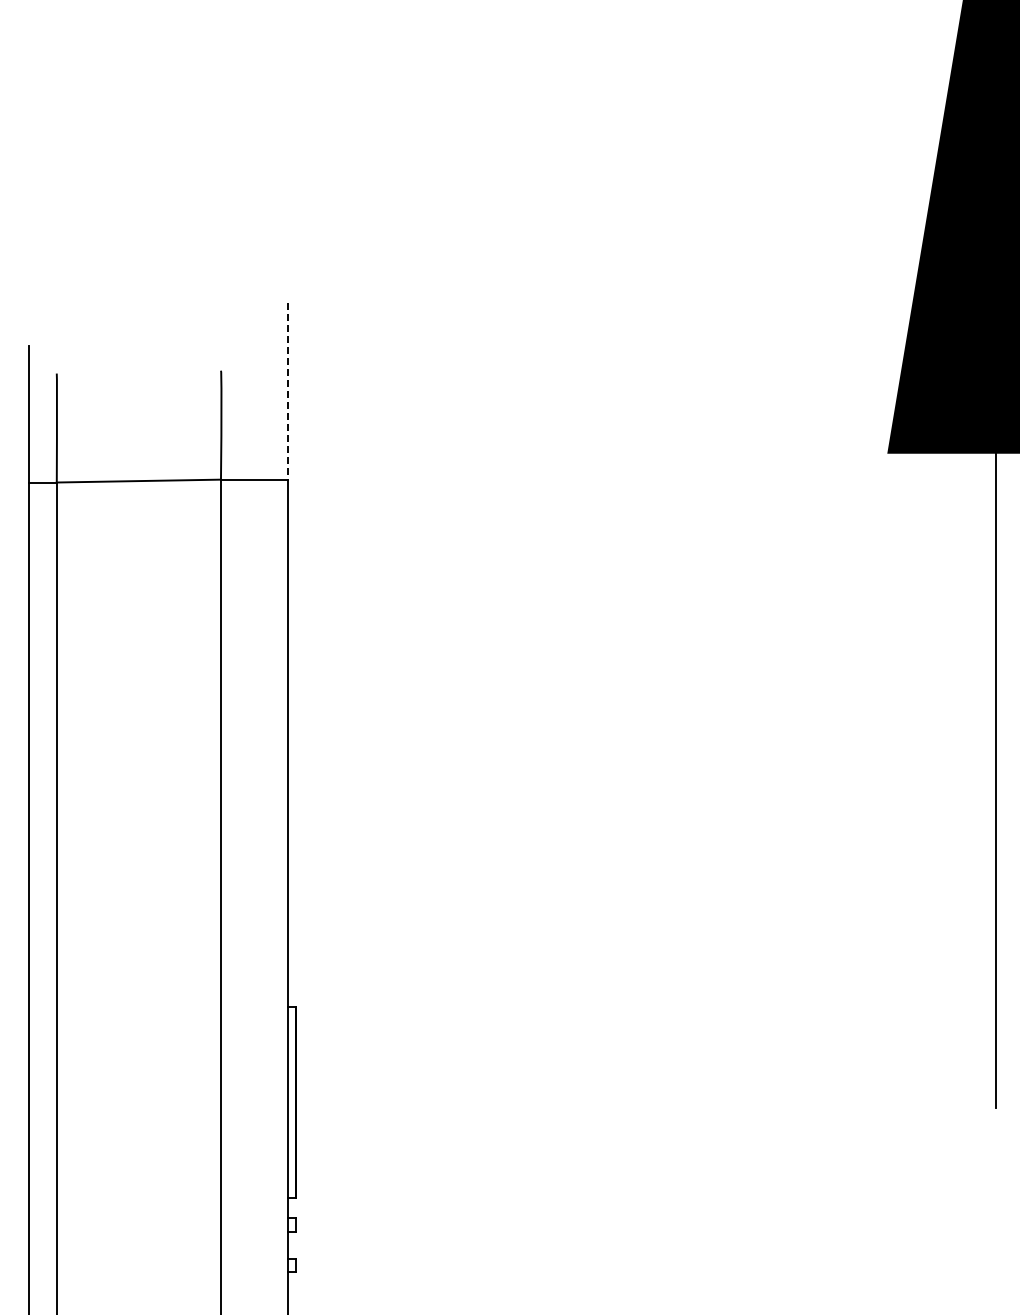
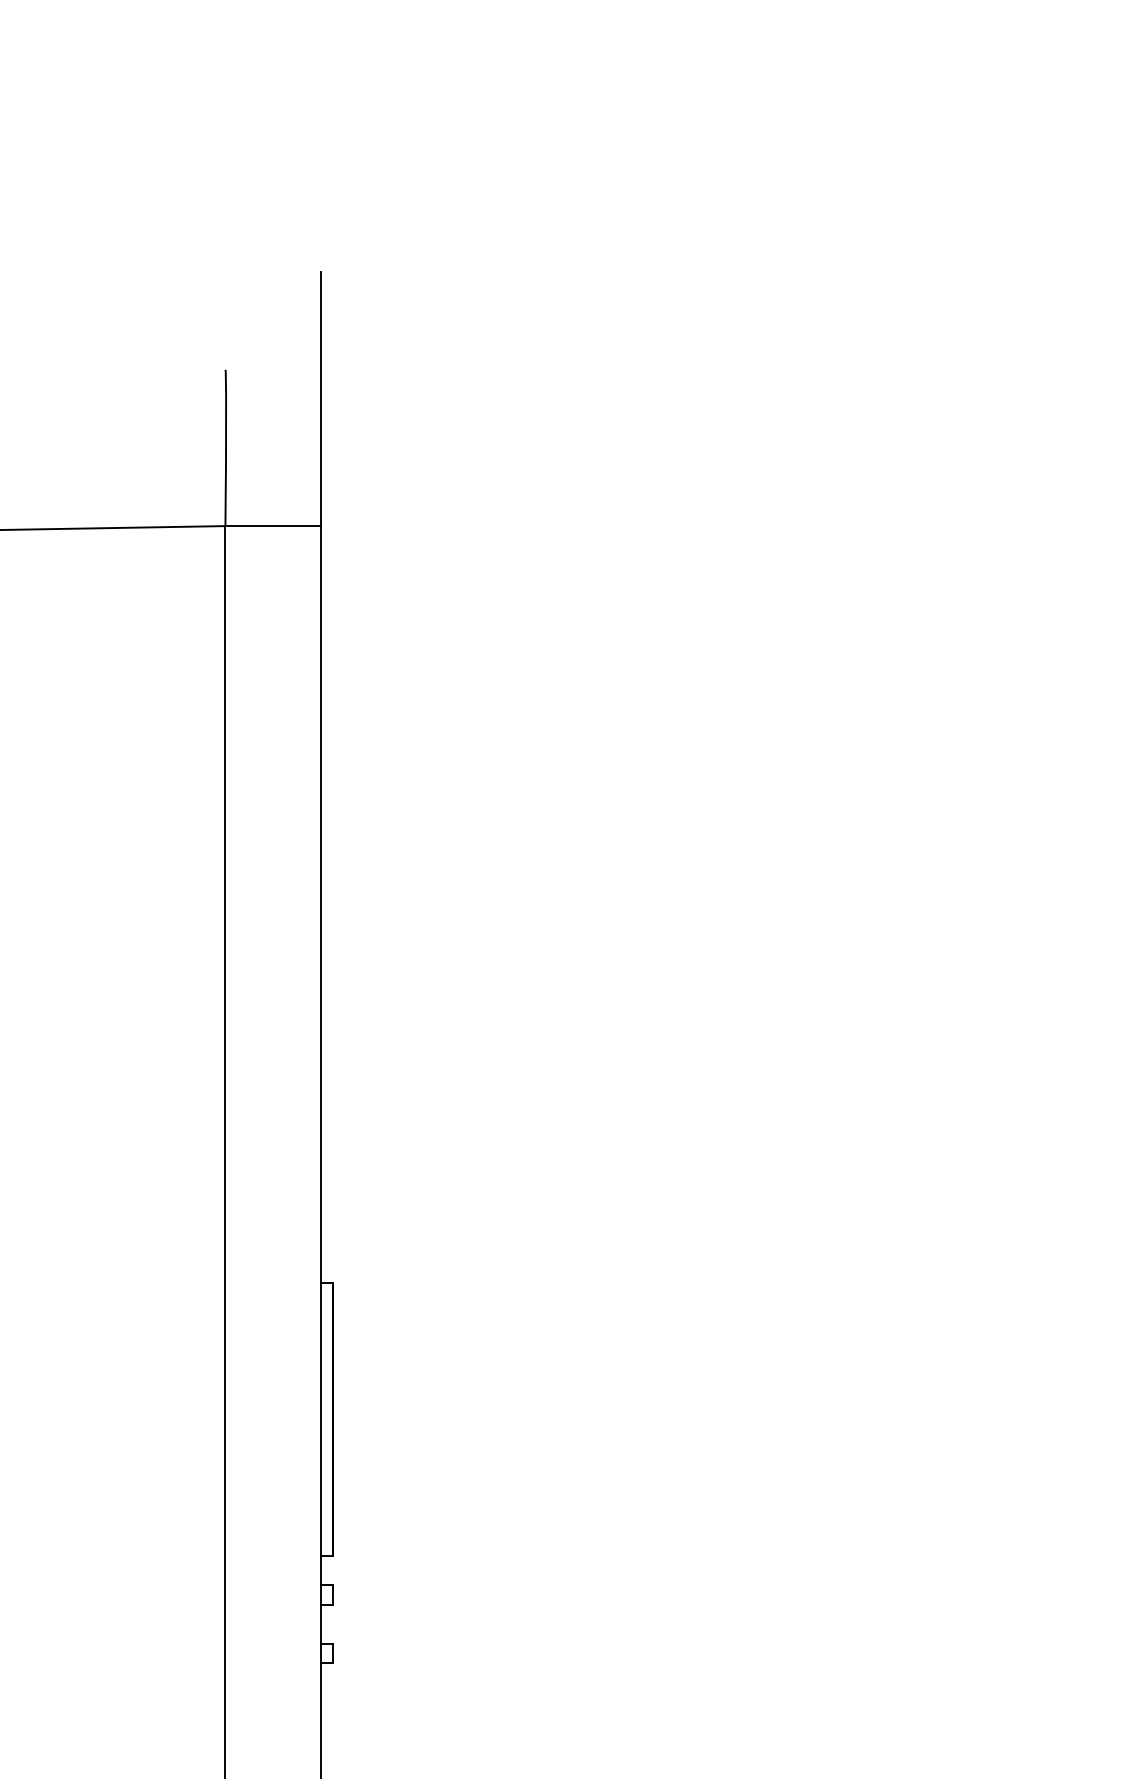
line: (287, 391) -> (320, 399), dashed -> solid

